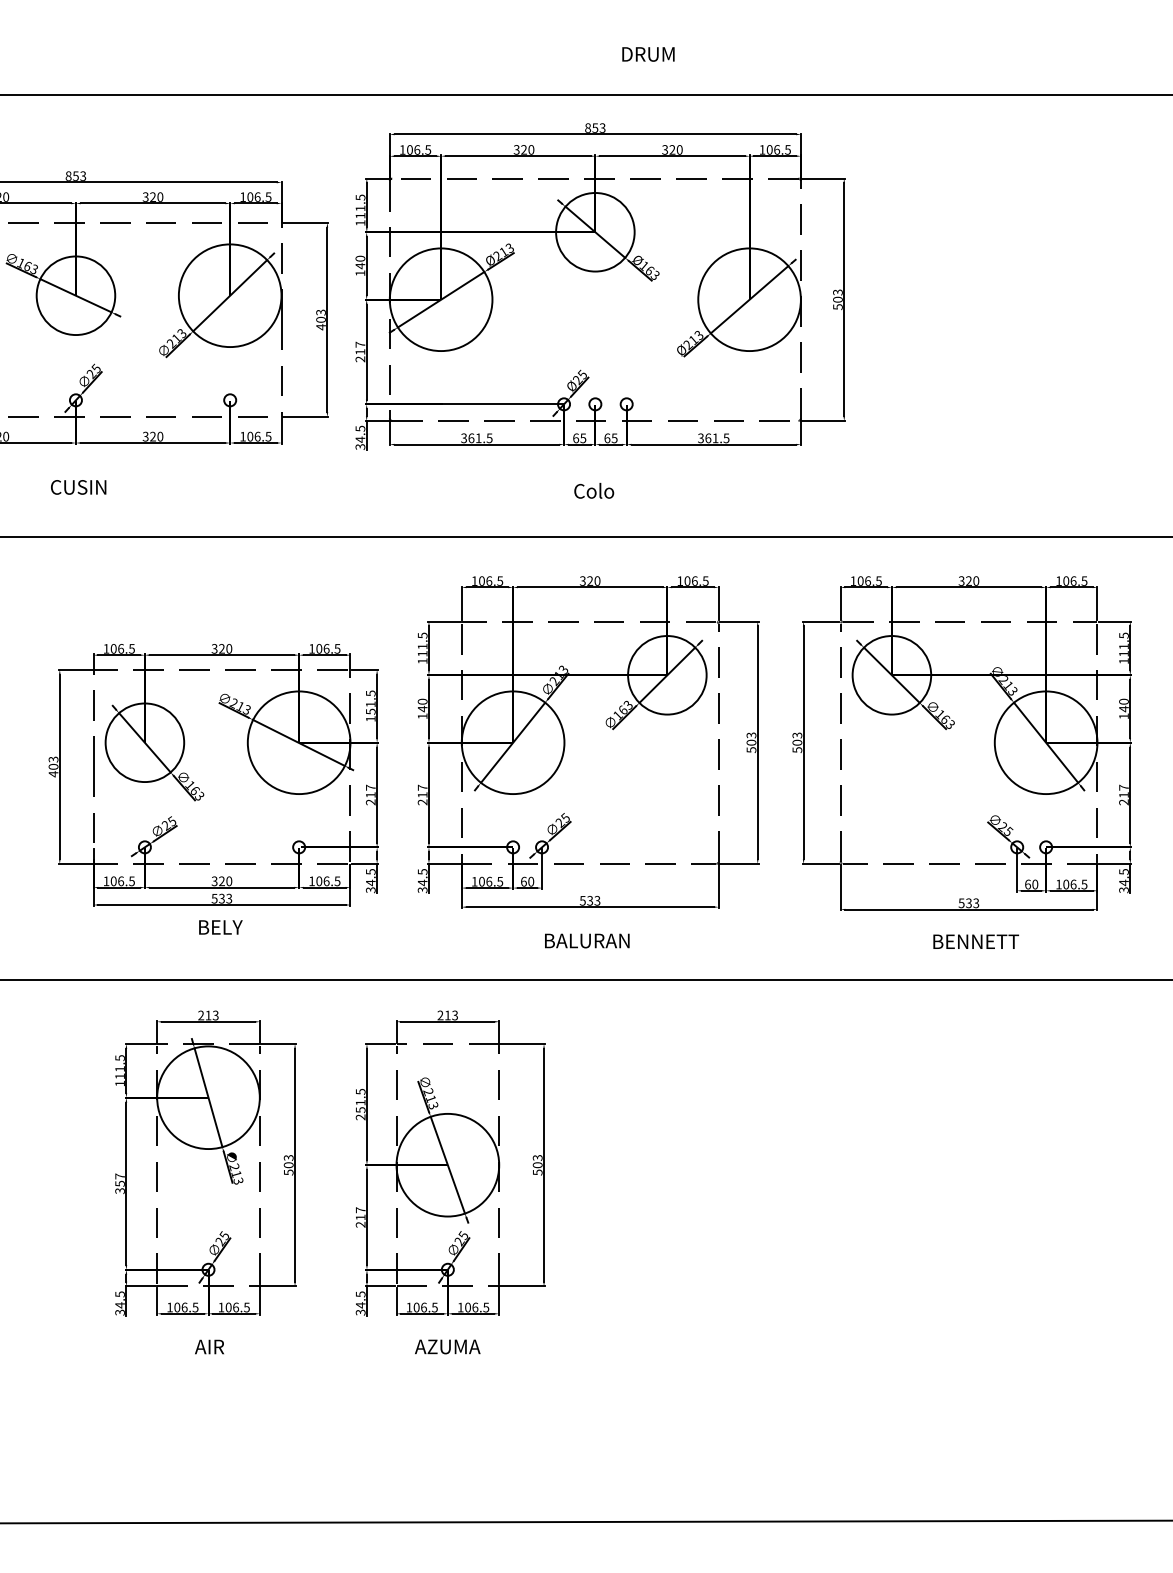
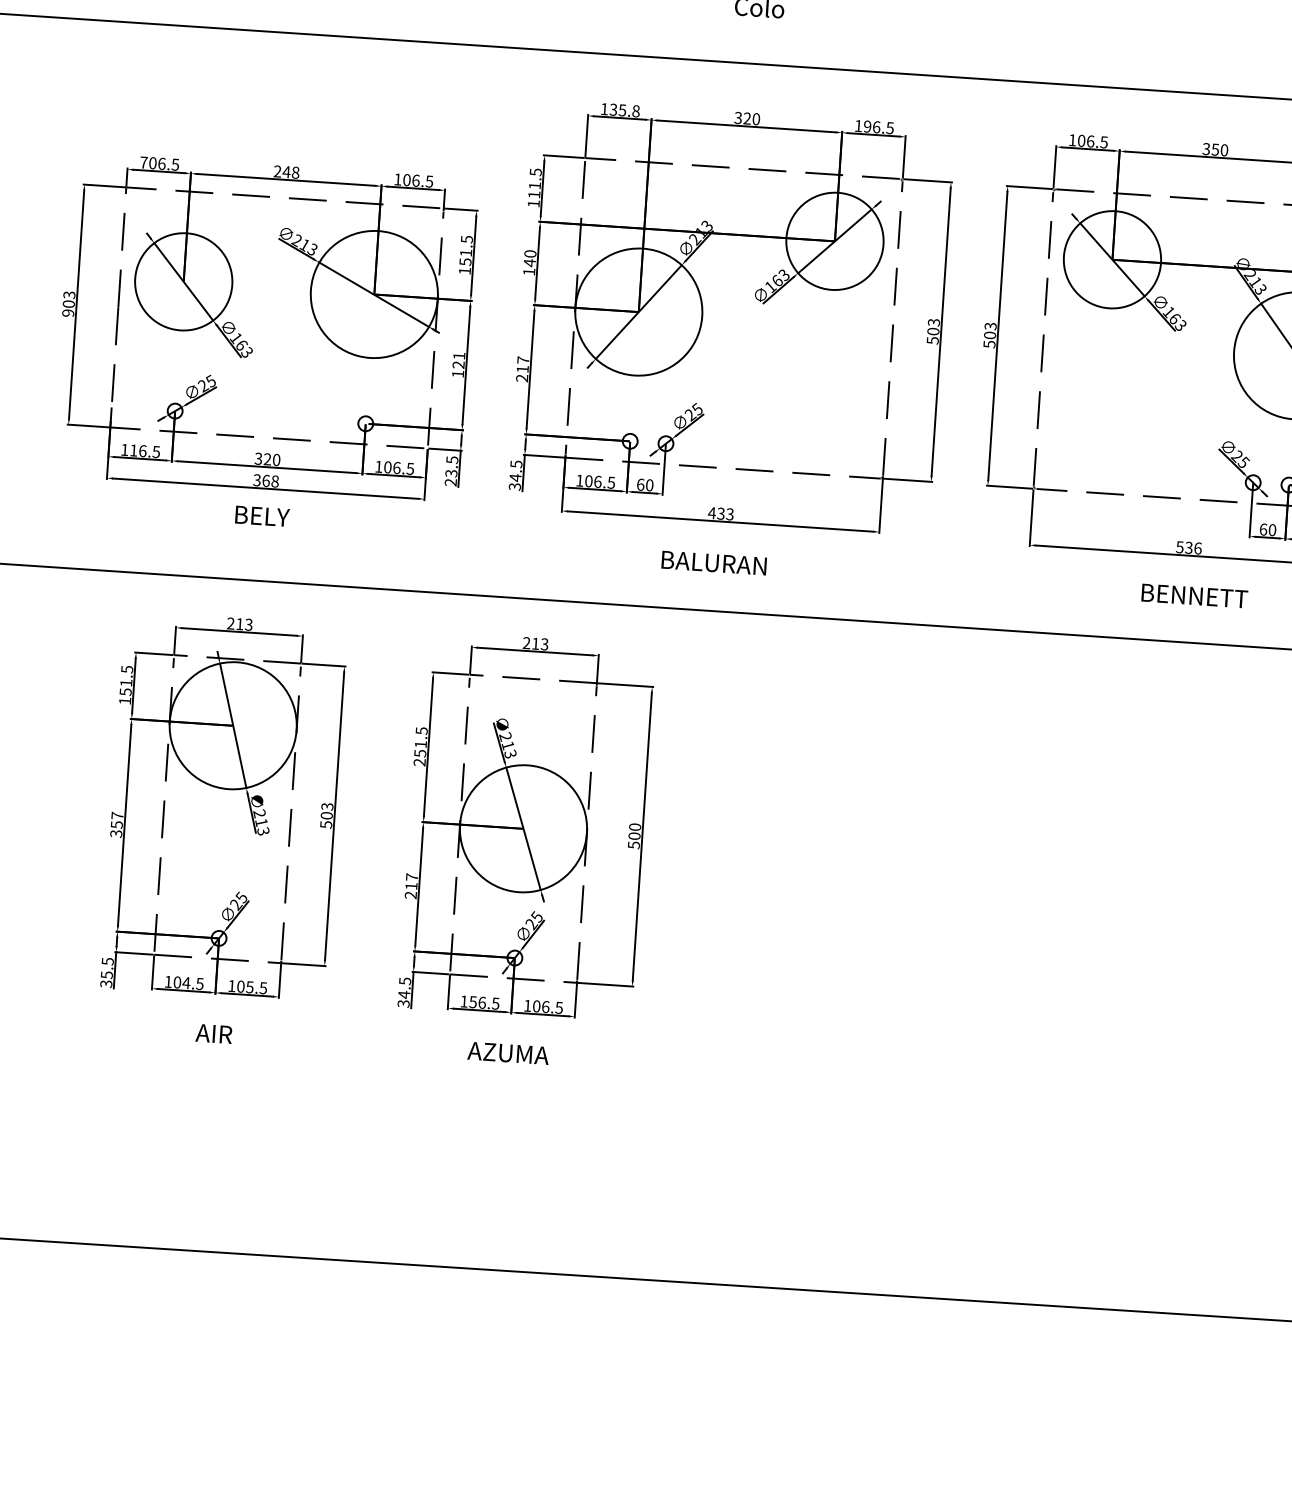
text: (491, 580) -> (625, 109), 106.5 -> 135.8
text: (687, 580) -> (867, 125), 106.5 -> 196.5
text: (968, 580) -> (1214, 148), 320 -> 350
text: (106, 648) -> (144, 162), 106.5 -> 706.5
text: (221, 648) -> (286, 171), 320 -> 248
text: (53, 774) -> (68, 313), 403 -> 903
text: (370, 794) -> (458, 364), 217 -> 121
text: (113, 881) -> (133, 450), 106.5 -> 116.5
text: (370, 886) -> (450, 478), 34.5 -> 23.5
text: (222, 898) -> (266, 480), 533 -> 368
text: (582, 900) -> (711, 512), 533 -> 433
text: (976, 903) -> (1198, 548), 533 -> 536
text: (119, 1076) -> (124, 692), 111.5 -> 151.5
text: (537, 1157) -> (634, 826), 503 -> 500
text: (119, 1305) -> (106, 975), 34.5 -> 35.5
text: (184, 1307) -> (186, 983), 106.5 -> 104.5
text: (236, 1307) -> (250, 987), 106.5 -> 105.5
text: (416, 1307) -> (473, 1002), 106.5 -> 156.5

